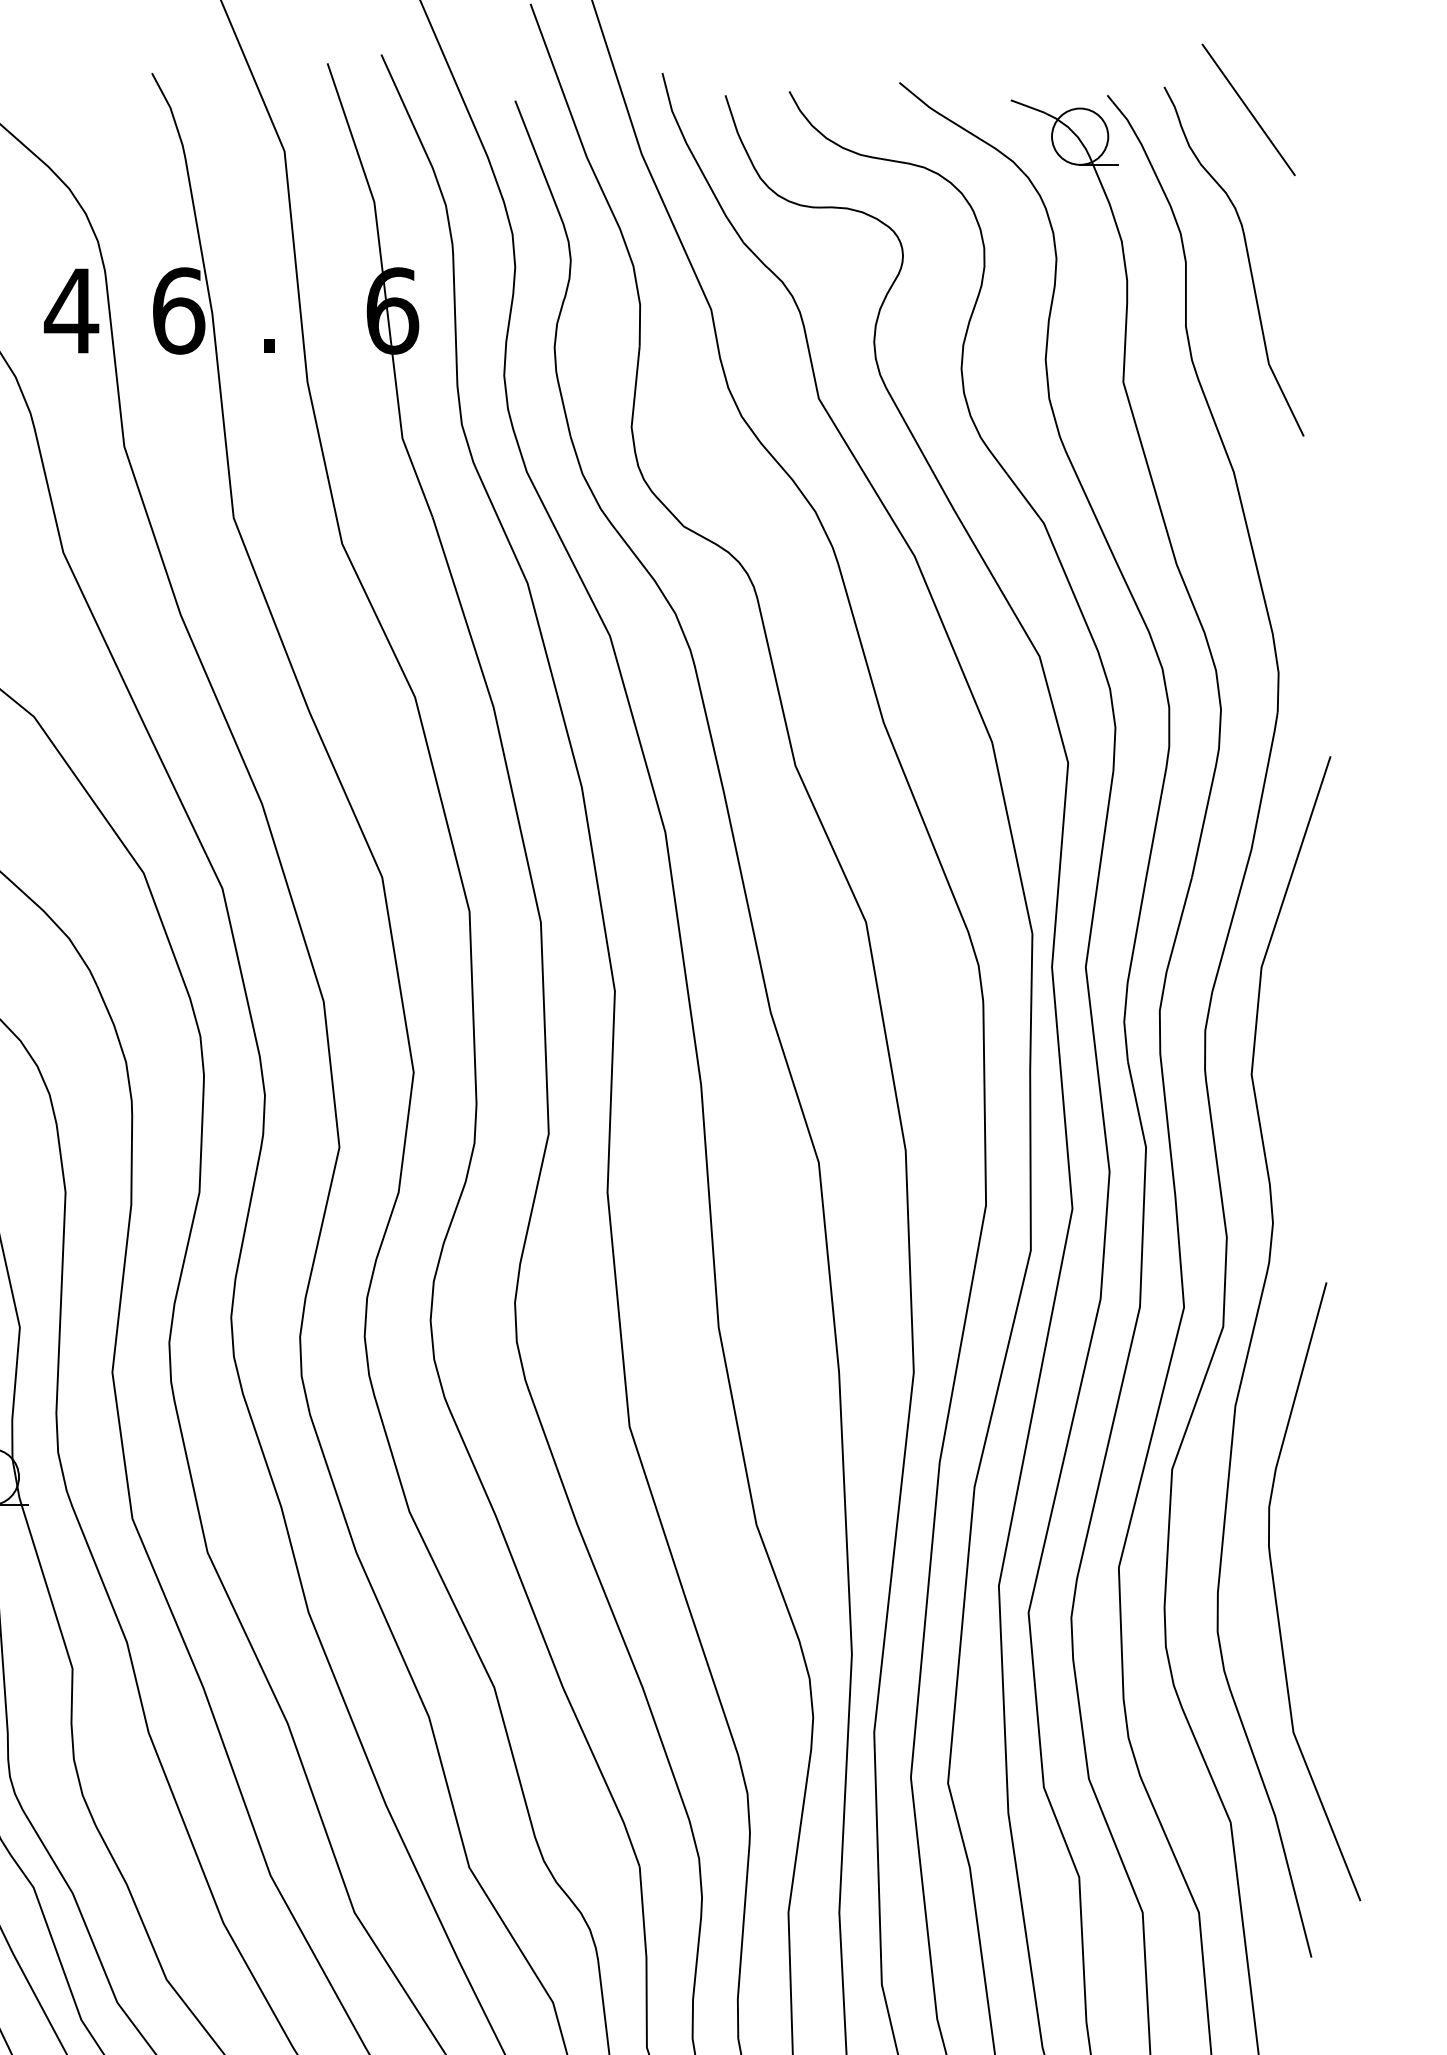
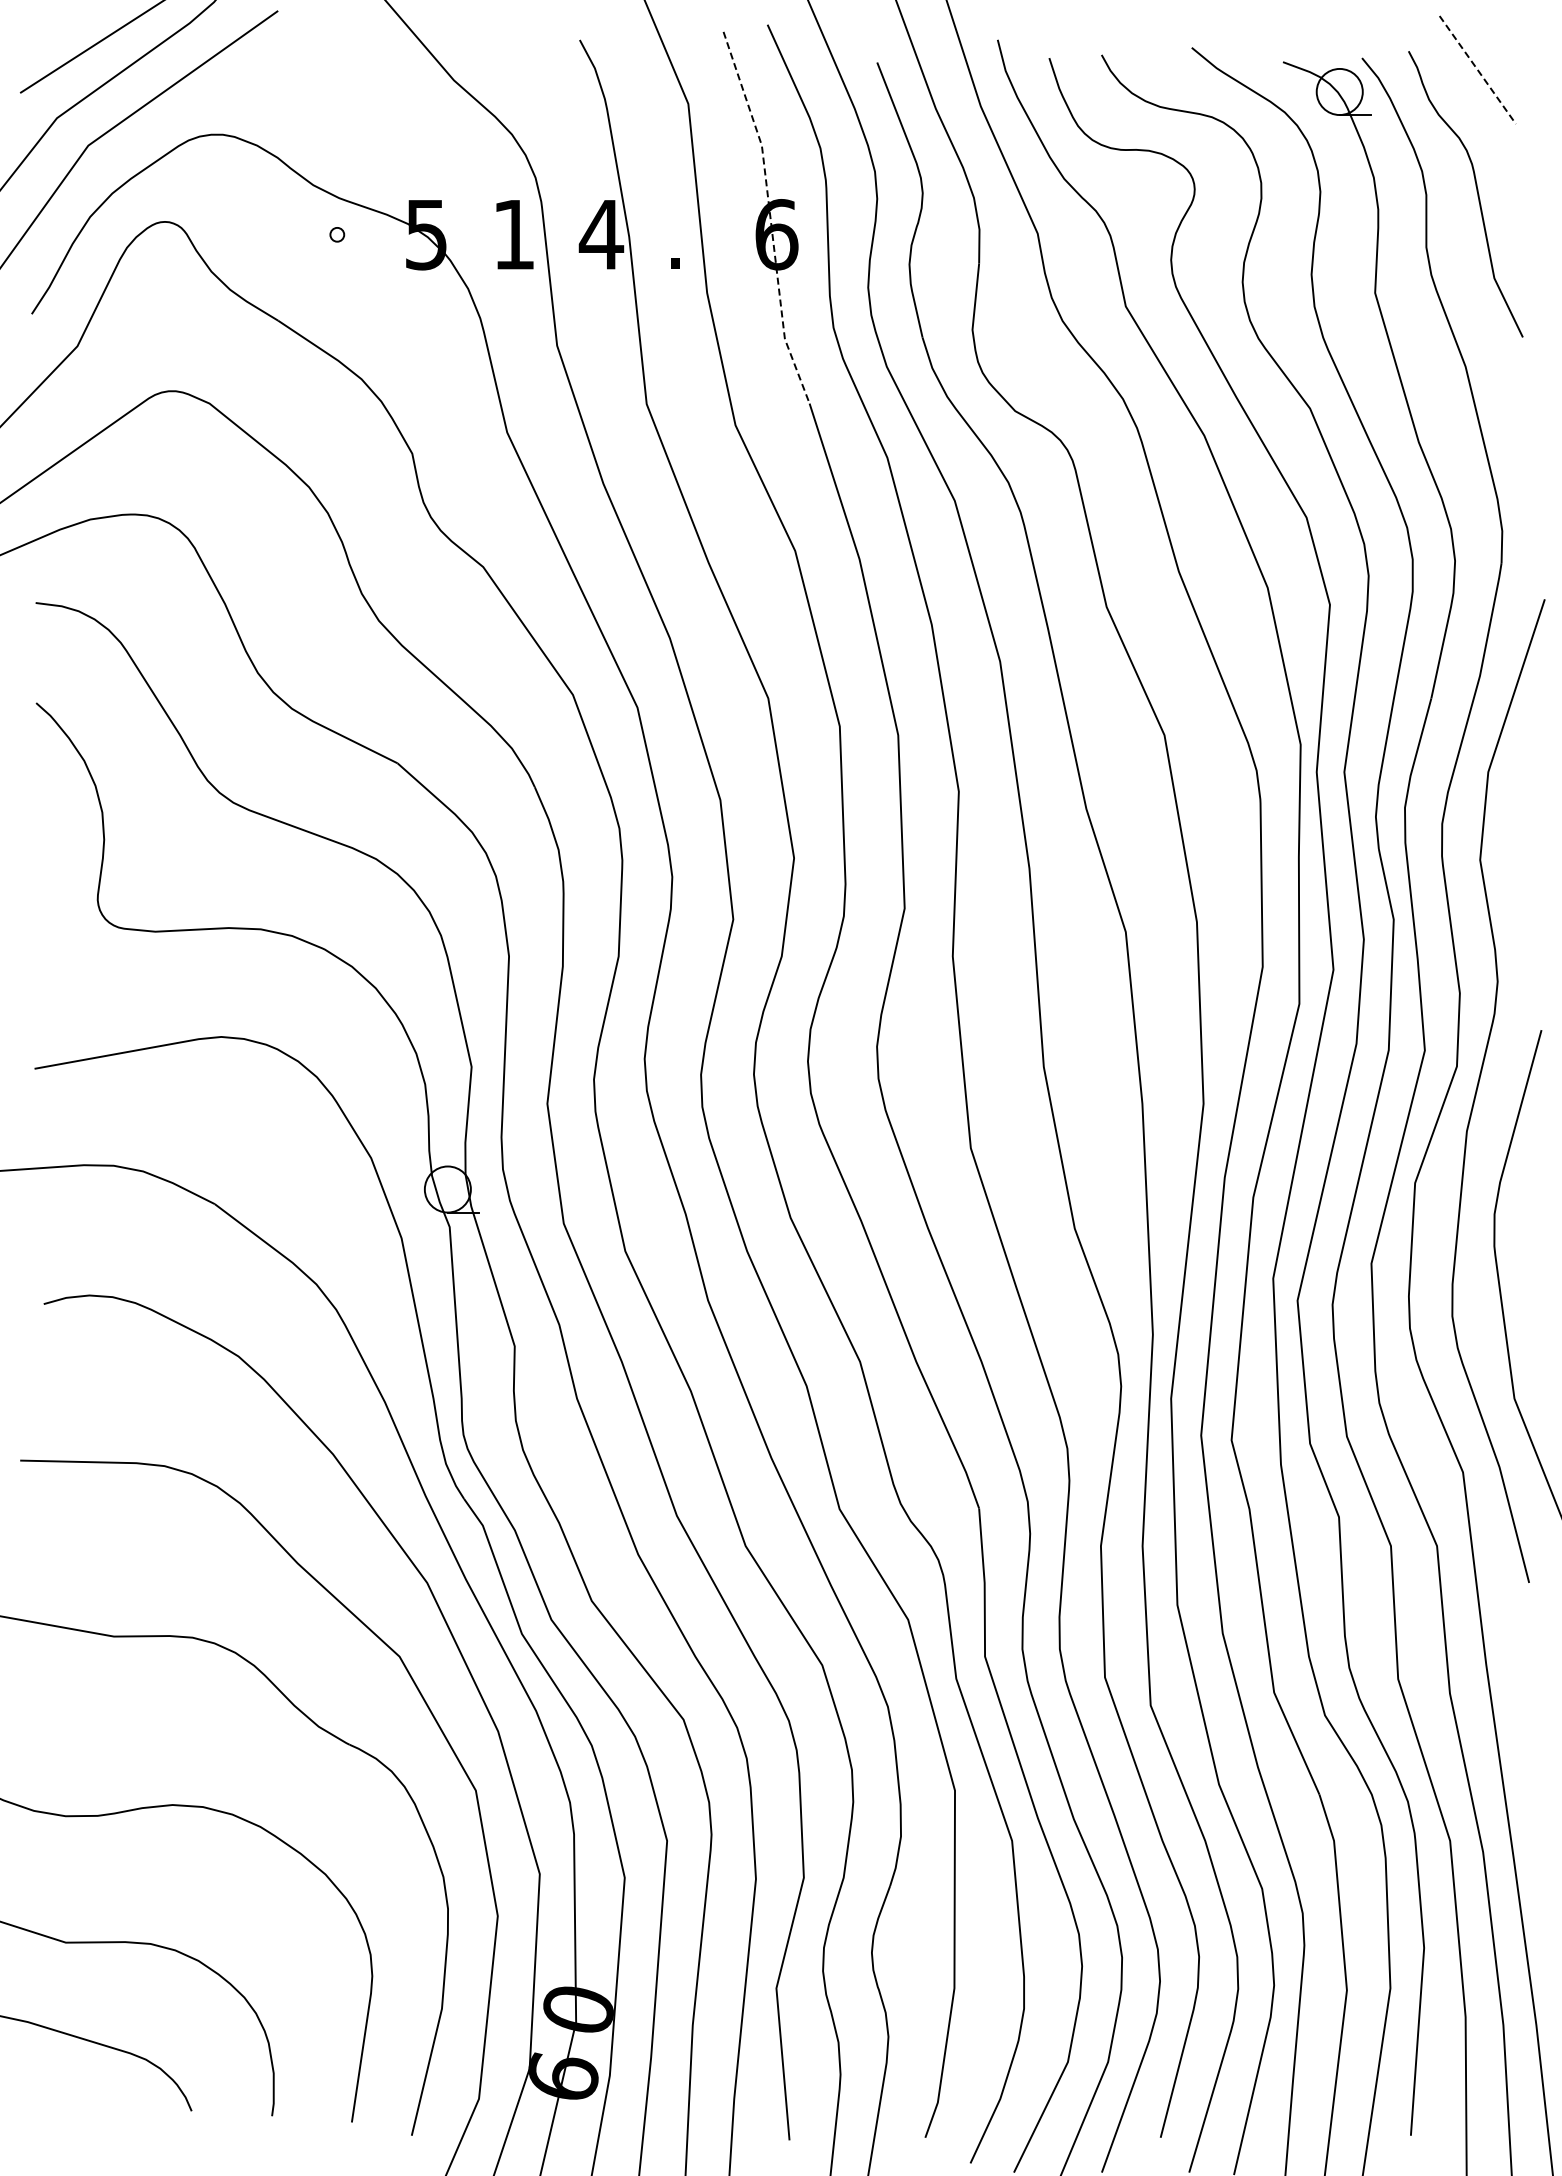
line: (1249, 110) -> (1478, 70), solid -> dashed
line: (384, 291) -> (770, 218), solid -> dashed
text: (71, 310) -> (513, 234), 4 -> 1
text: (178, 310) -> (601, 234), 6 -> 4

